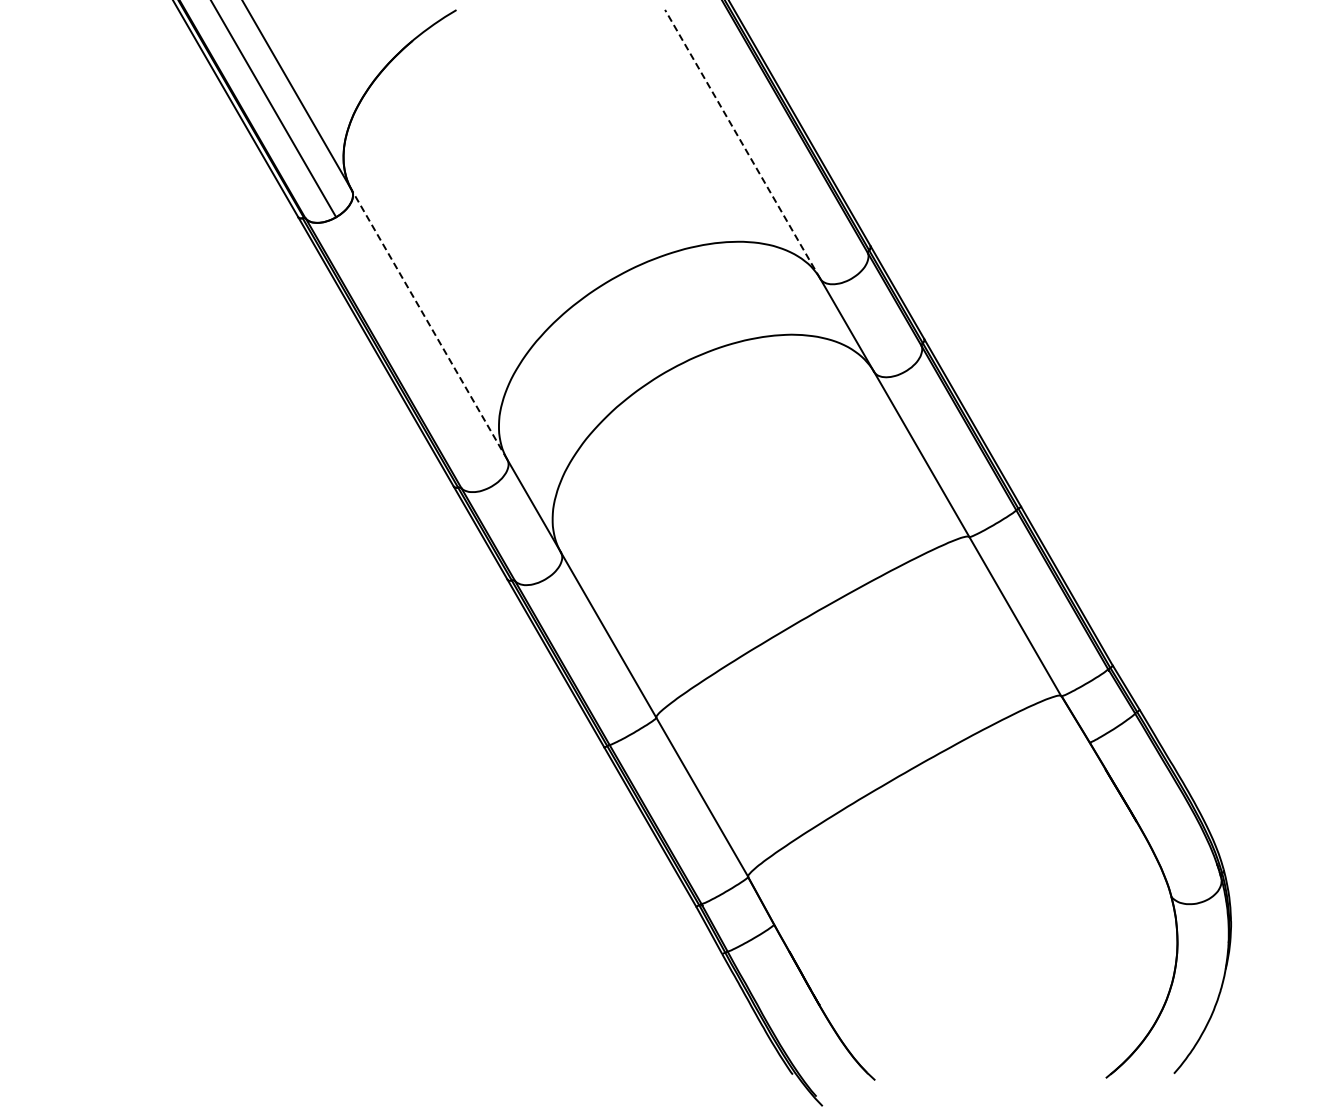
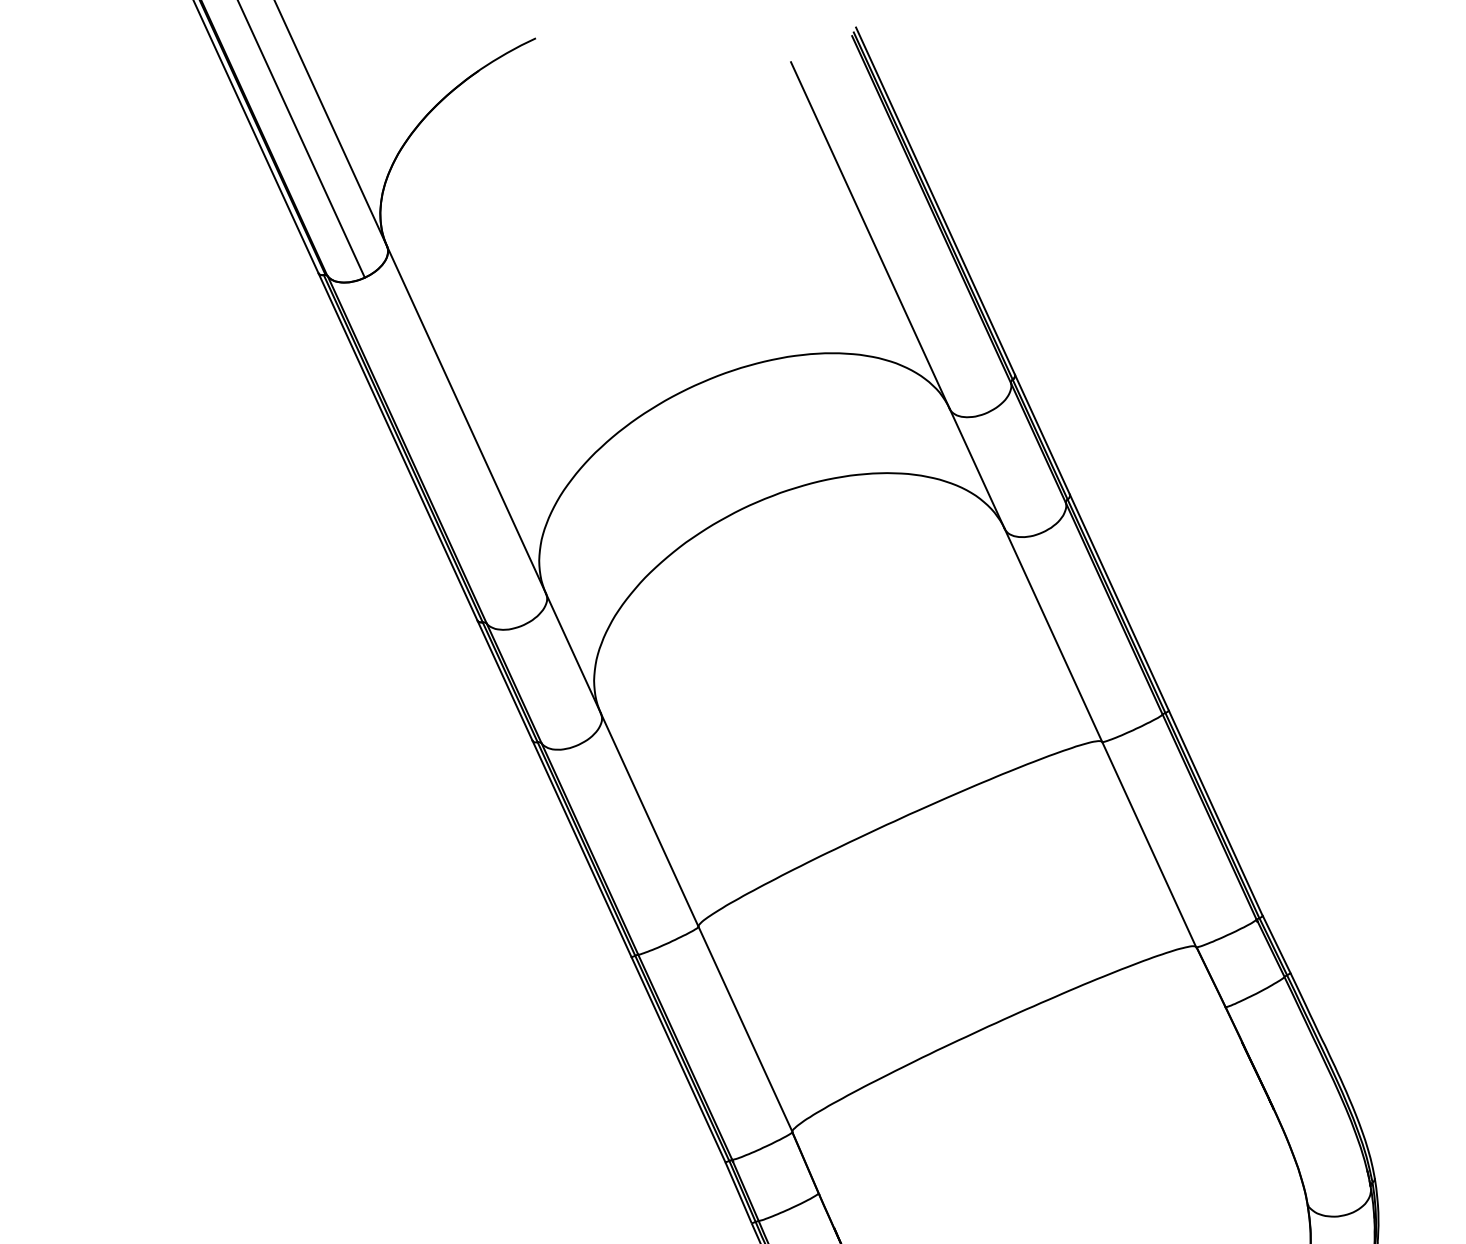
line: (742, 143) -> (870, 234), dashed -> solid
line: (429, 324) -> (466, 419), dashed -> solid

